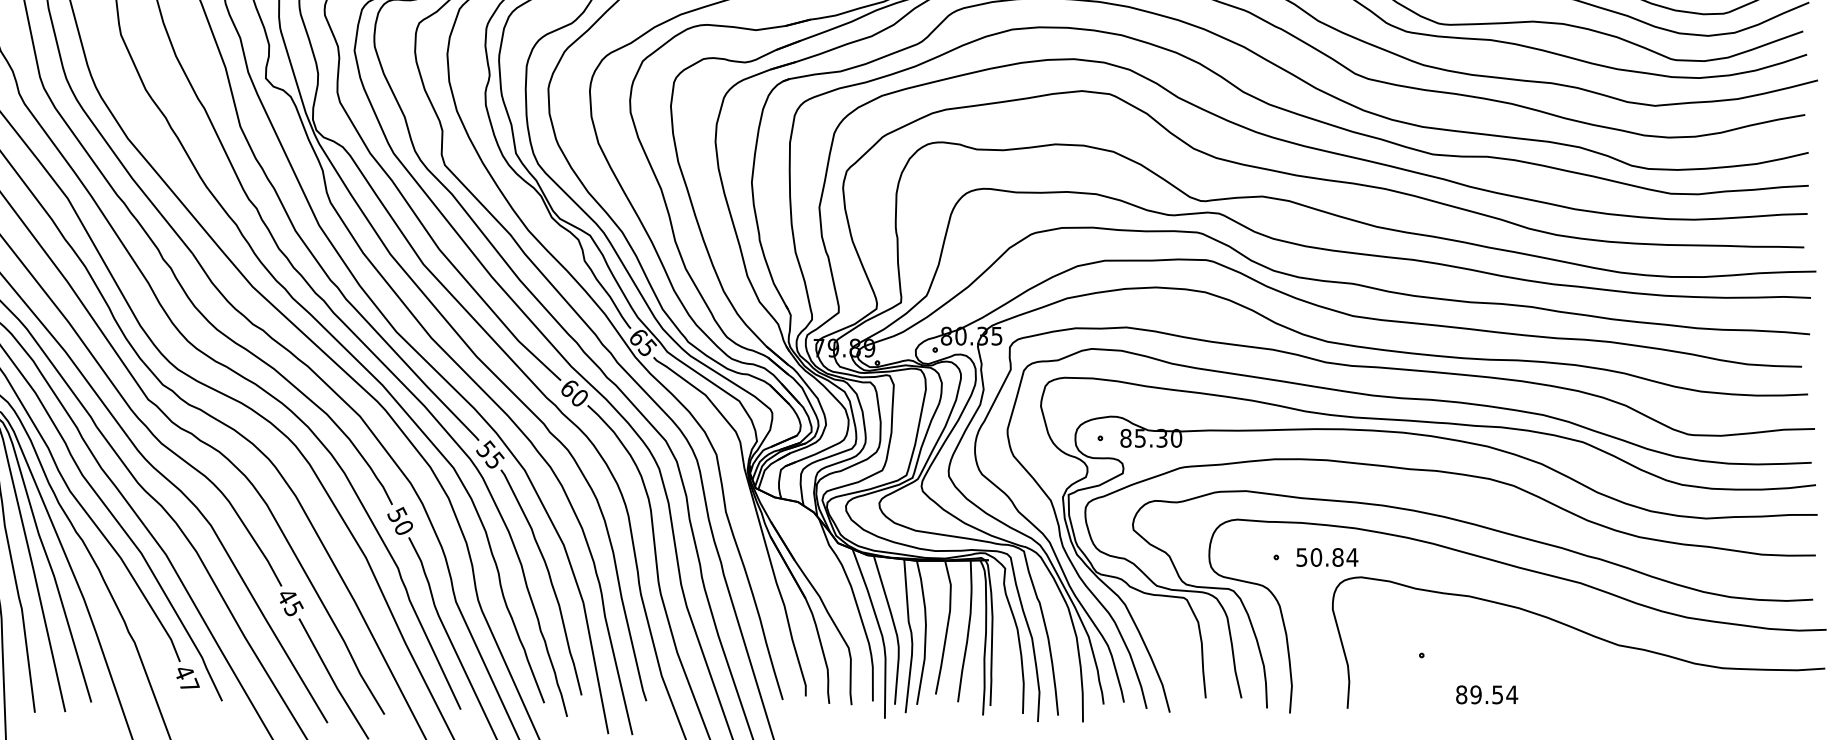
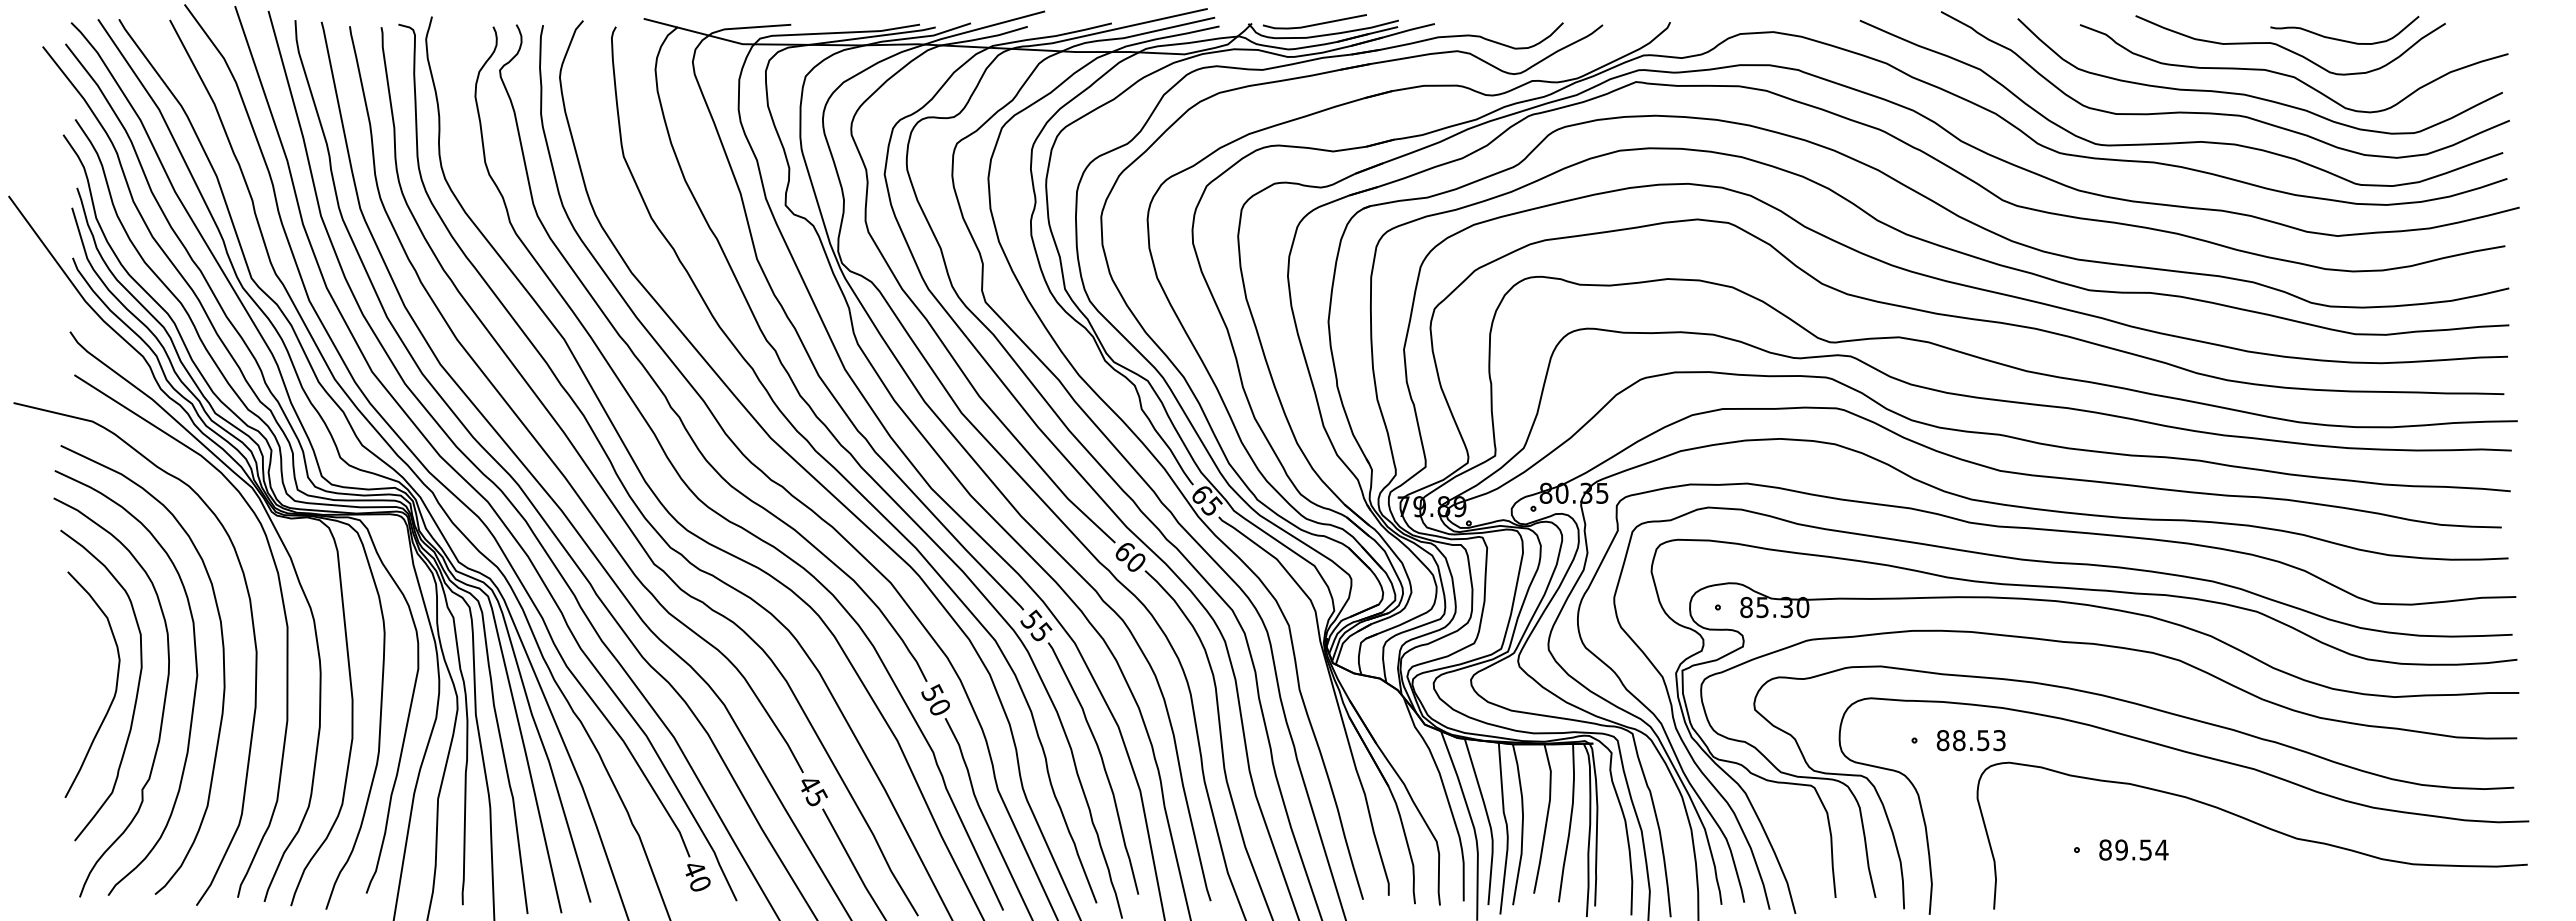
text: (1327, 557) -> (1971, 740), 50.84 -> 88.53
text: (189, 685) -> (700, 883), 47 -> 40
text: (1486, 694) -> (2133, 849), moved

